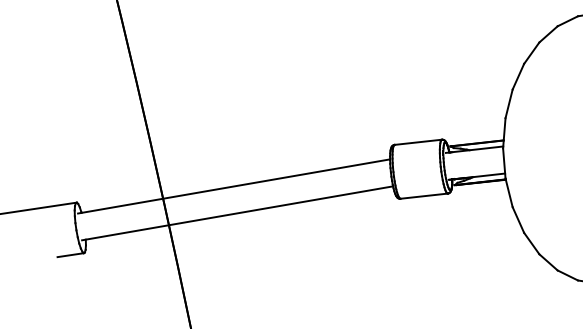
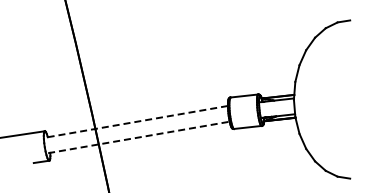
line: (233, 185) -> (136, 121), solid -> dashed
line: (238, 213) -> (139, 137), solid -> dashed

